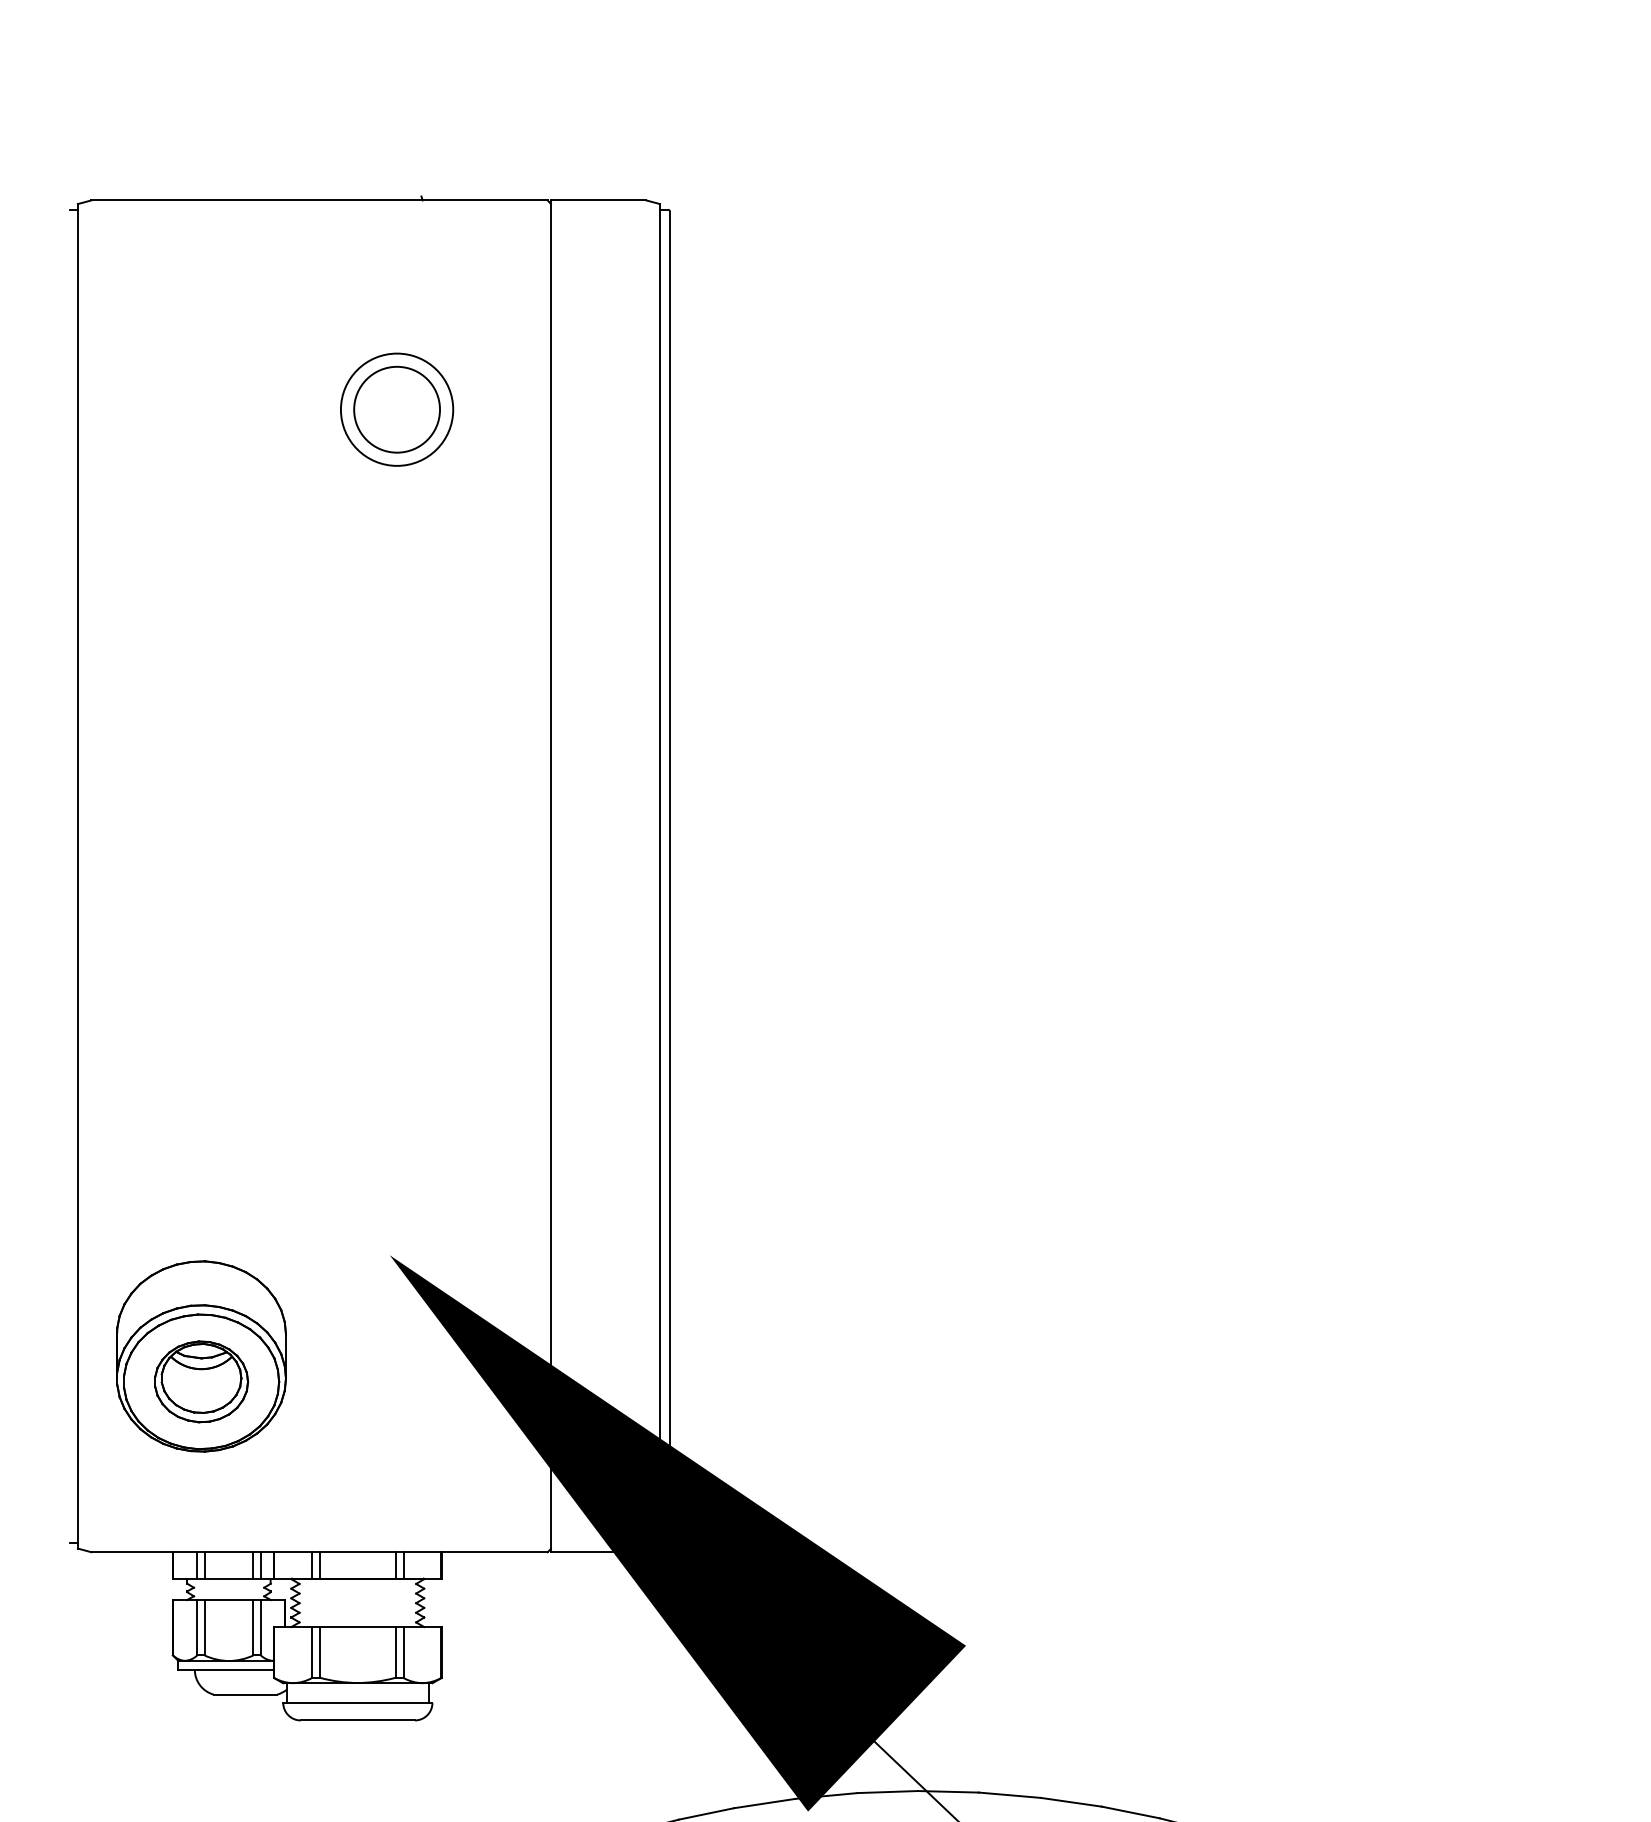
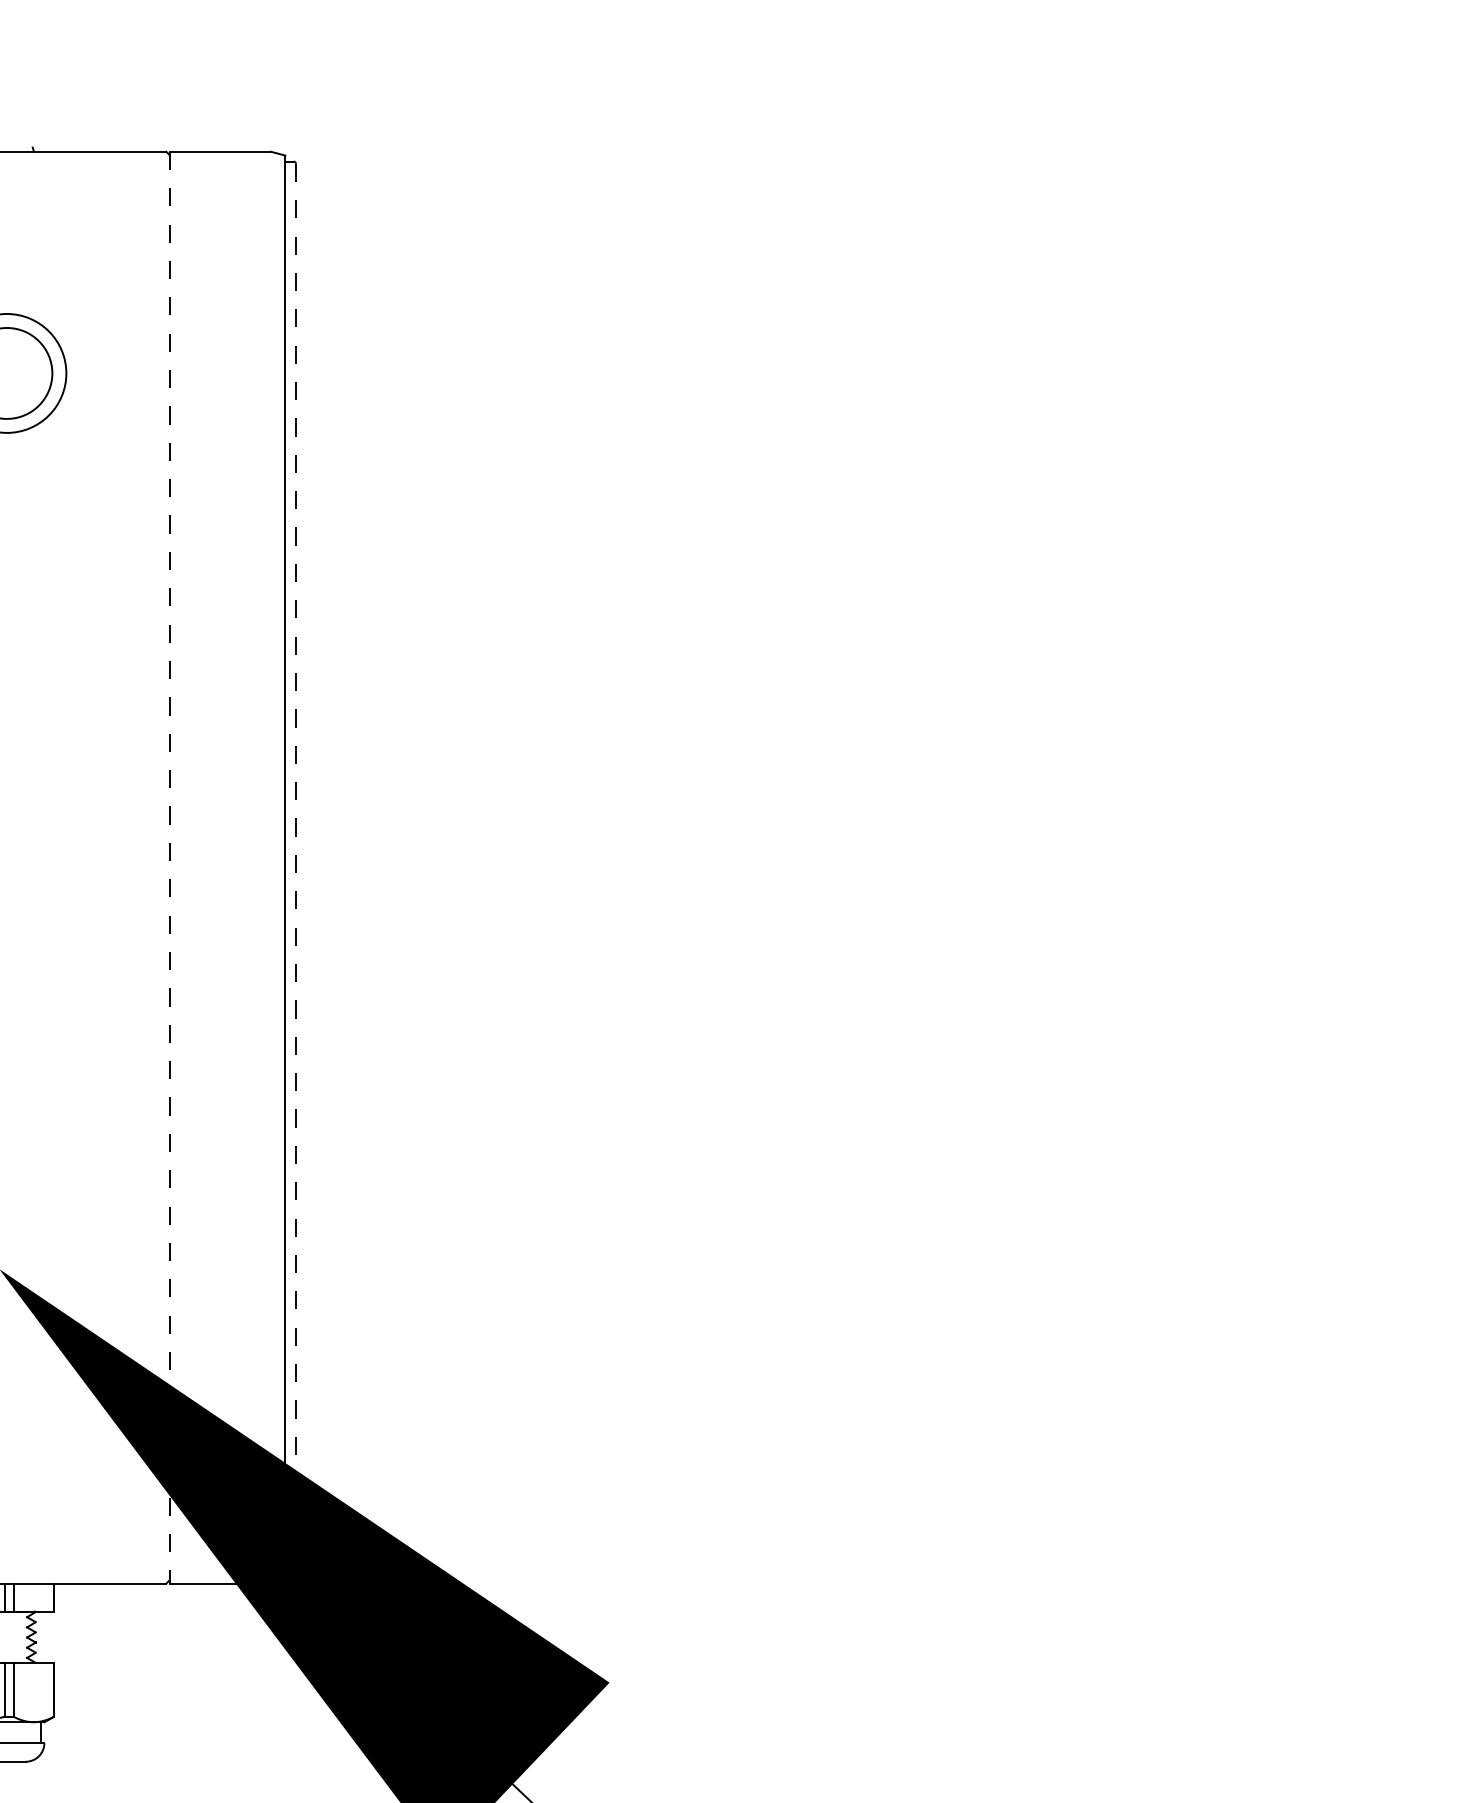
line: (550, 876) -> (169, 867), solid -> dashed
line: (670, 876) -> (296, 867), solid -> dashed

